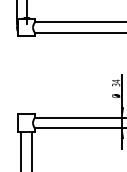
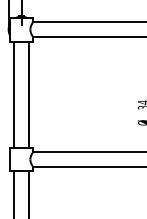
line: (21, 75) -> (14, 94), added
line: (32, 75) -> (29, 94), added

